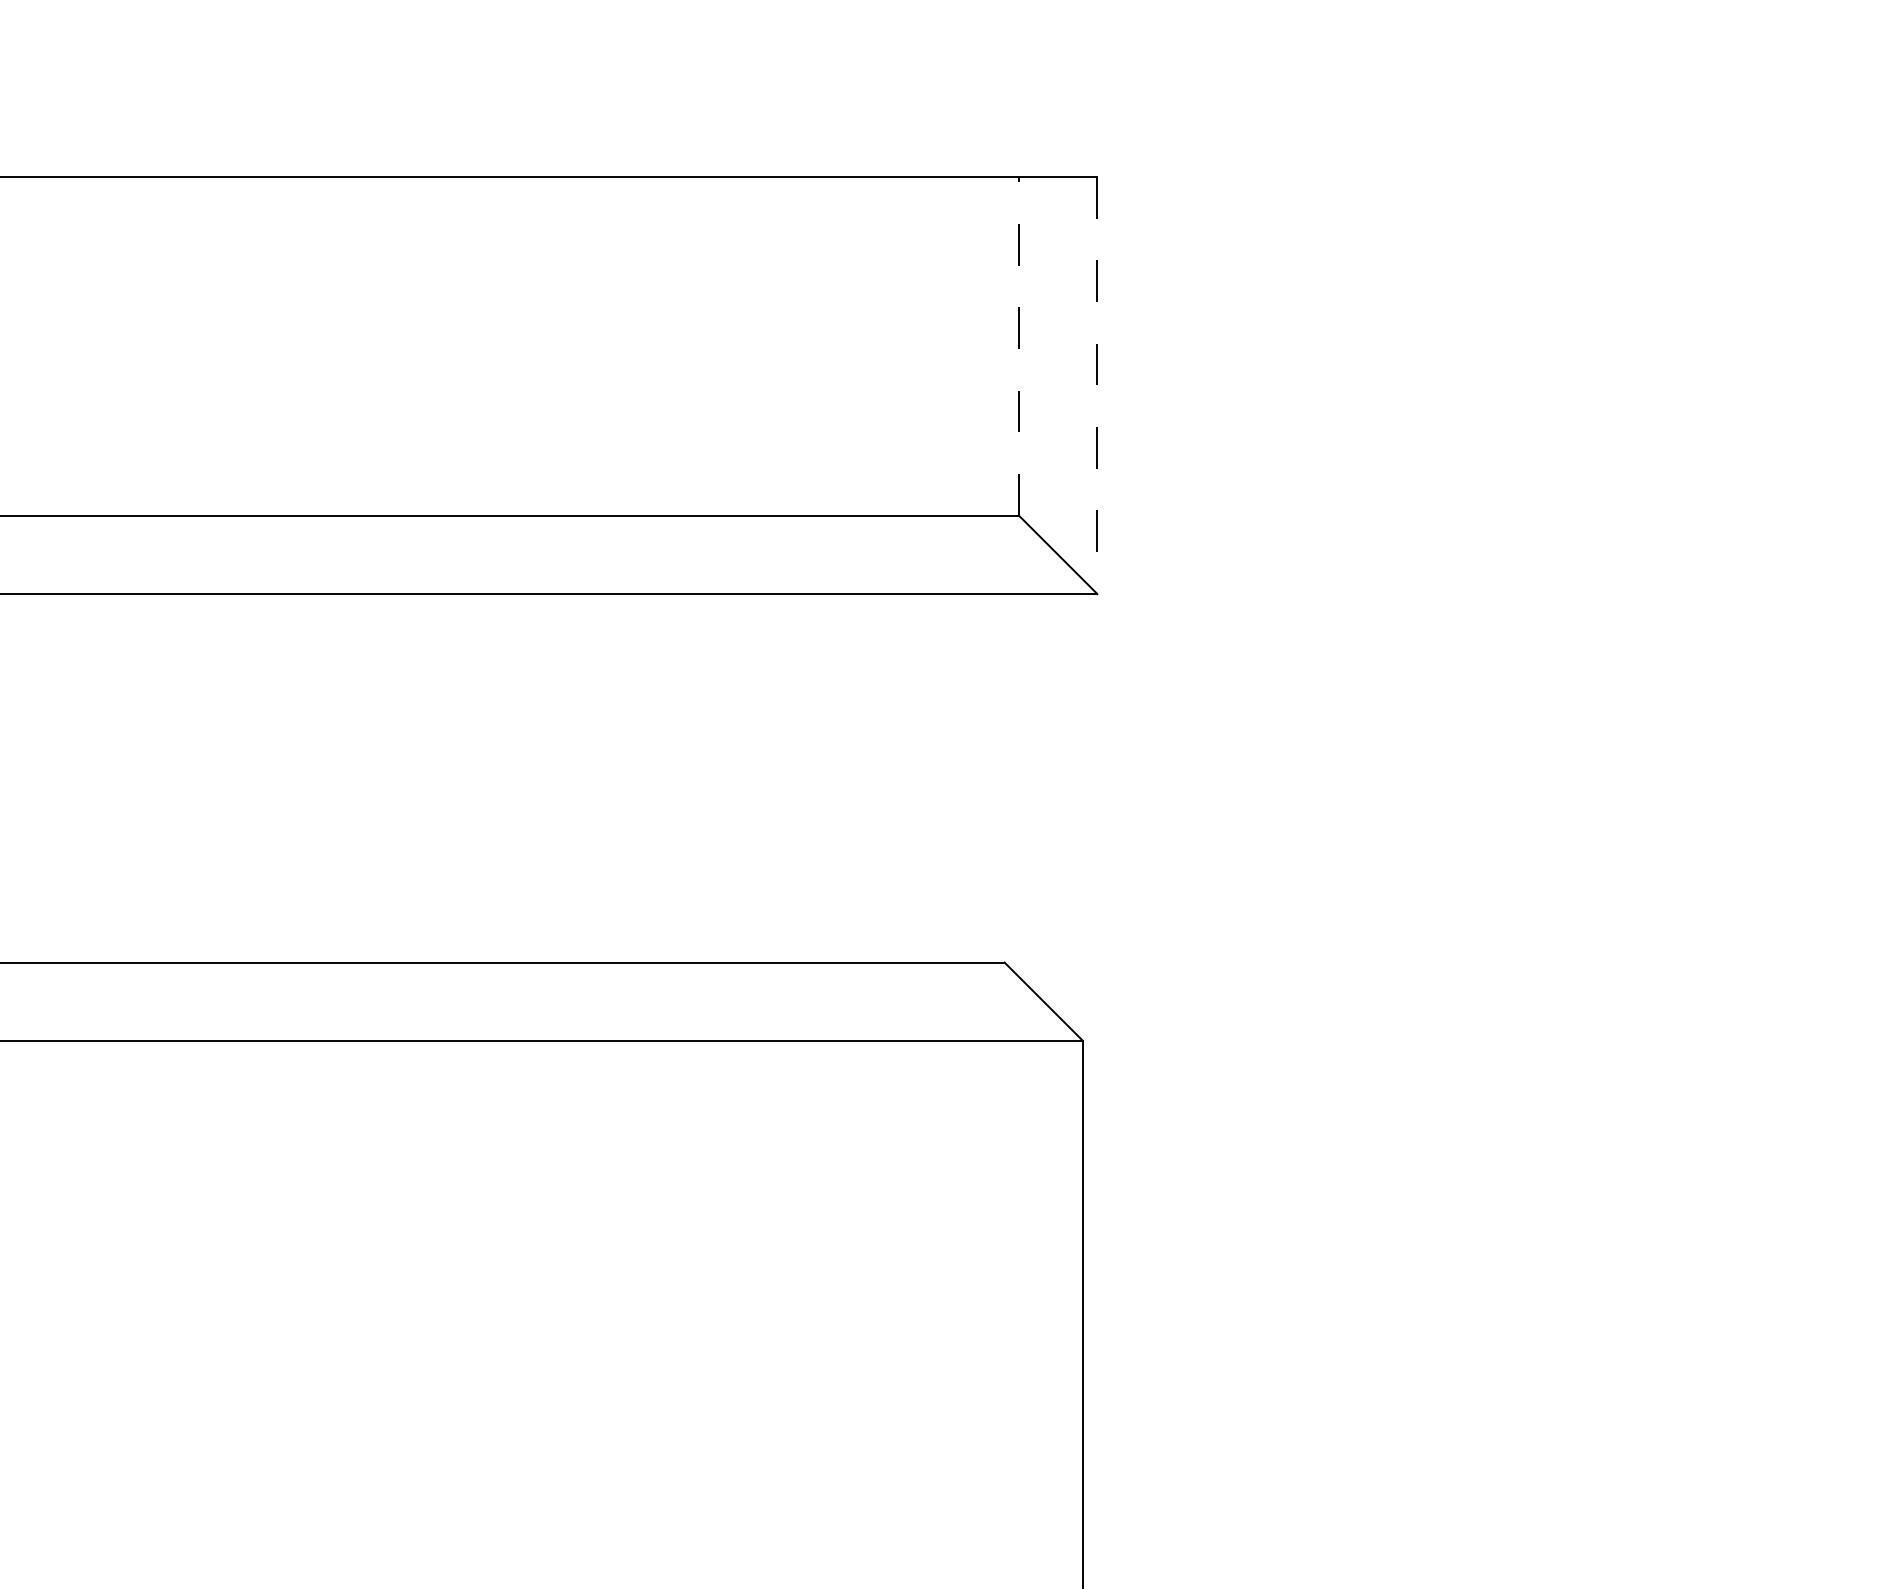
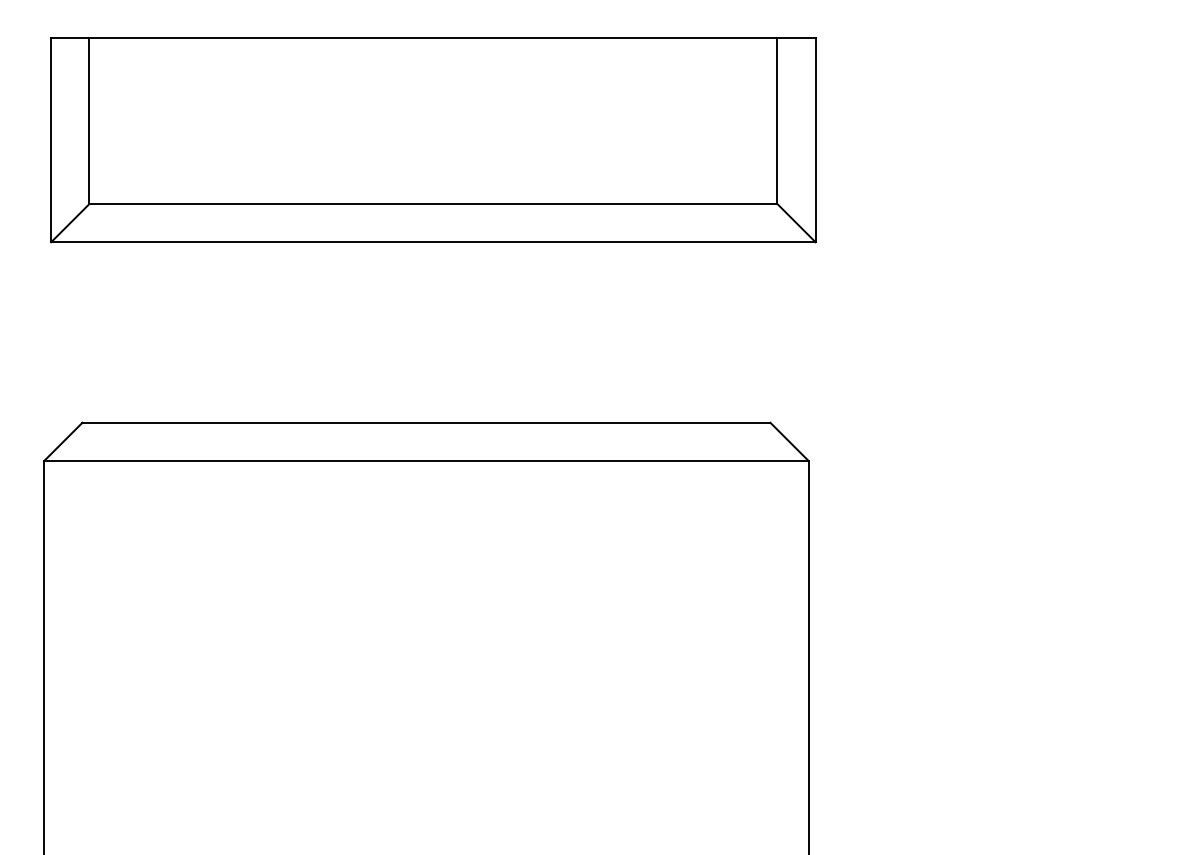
line: (1019, 346) -> (777, 121), dashed -> solid
line: (1096, 385) -> (815, 140), dashed -> solid

